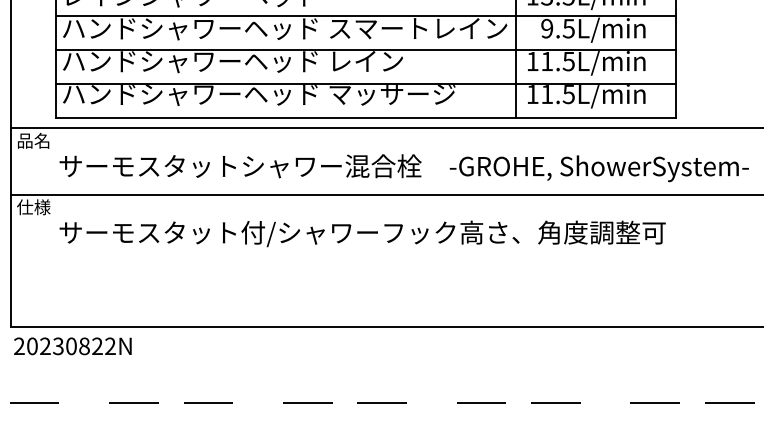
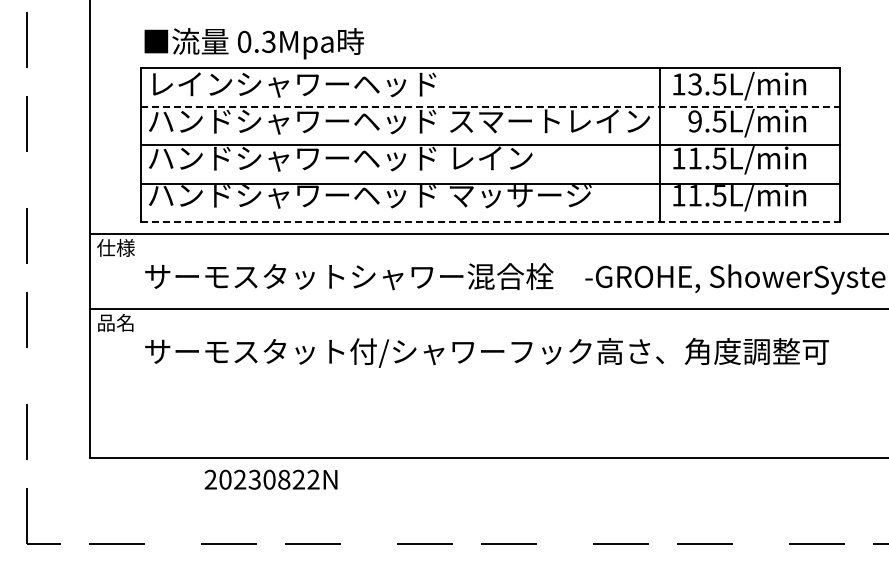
line: (365, 15) -> (490, 106), solid -> dashed
line: (365, 118) -> (490, 222), solid -> dashed
text: (33, 140) -> (115, 247), 品名 -> 仕様
text: (33, 206) -> (115, 322), 仕様 -> 品名
text: (72, 346) -> (270, 479), moved

